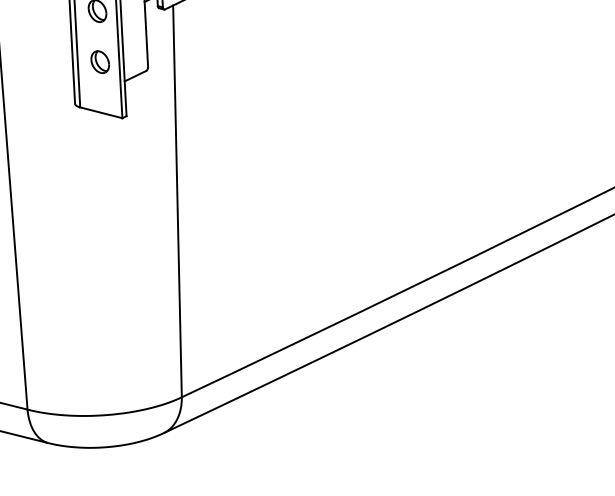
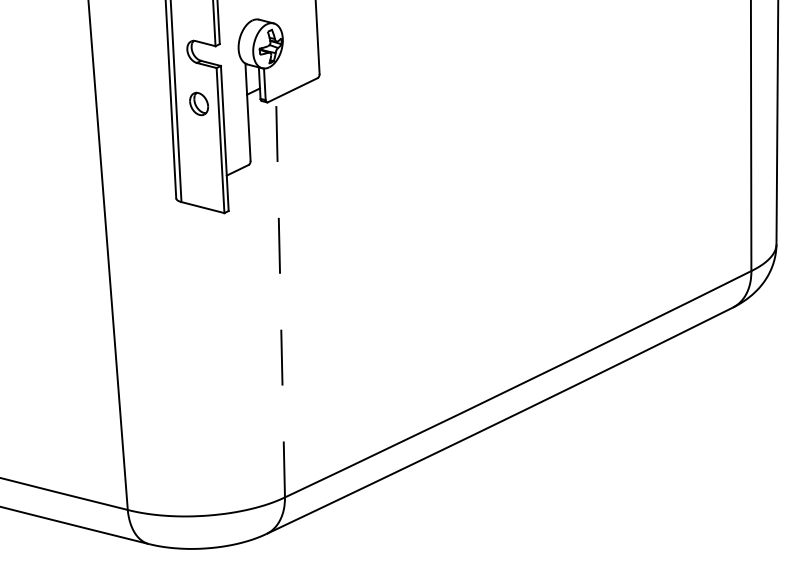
part: (99, 61) -> (201, 155), removed
line: (177, 201) -> (280, 297), solid -> dashed

